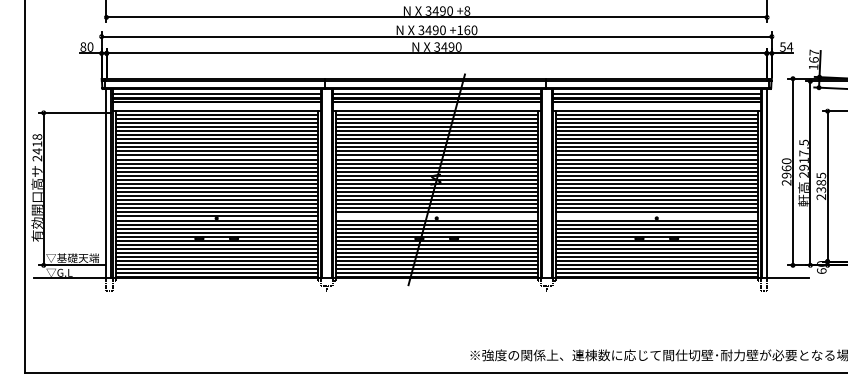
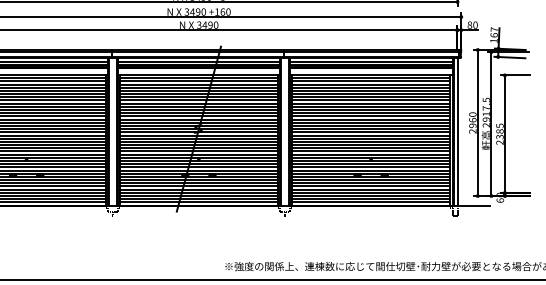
text: (786, 46) -> (472, 24), 54 -> 80
line: (436, 216) -> (198, 157), added
line: (656, 216) -> (370, 157), added

